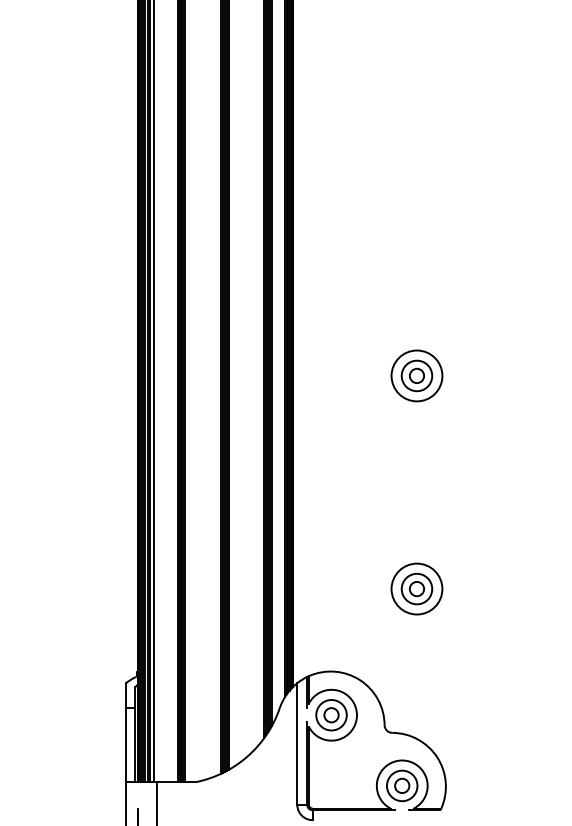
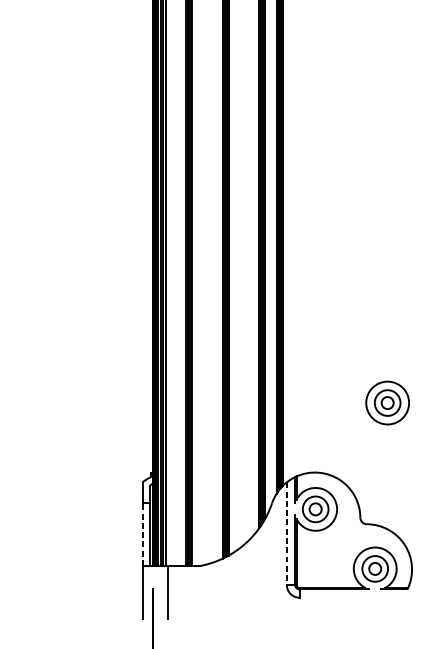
part: (416, 375) -> (387, 223), removed
line: (297, 743) -> (286, 533), solid -> dashed
line: (126, 744) -> (142, 534), solid -> dashed

